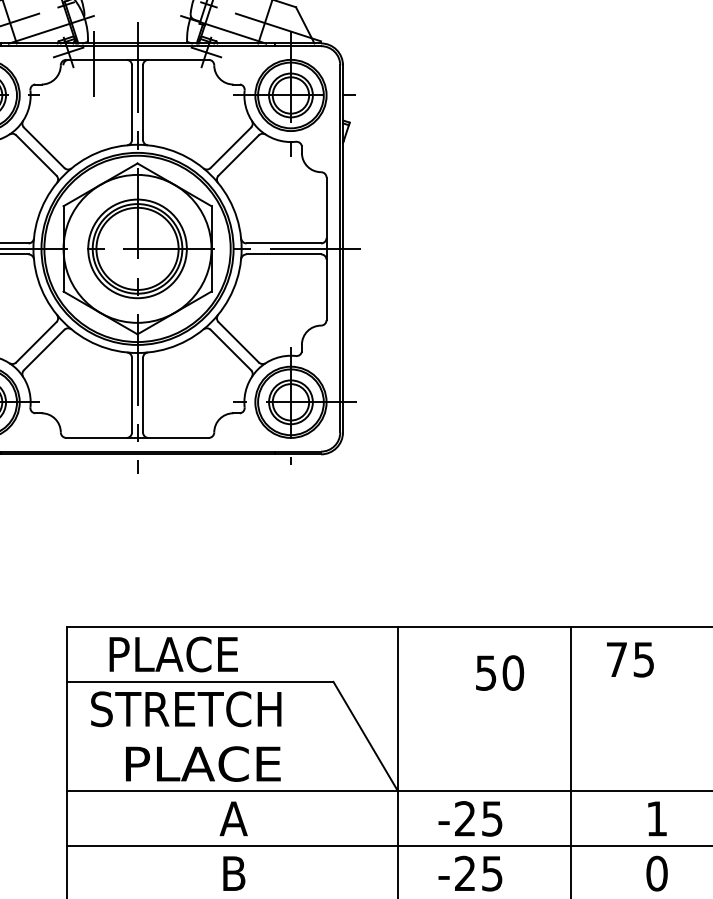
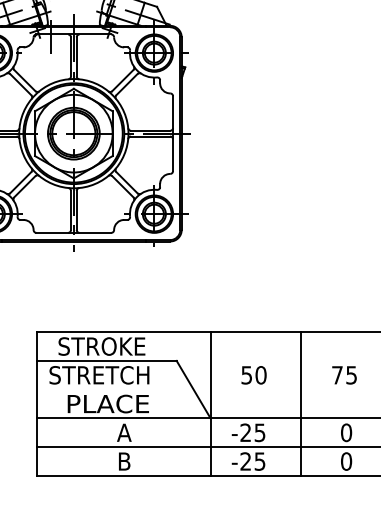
text: (190, 654) -> (101, 346), PLACE -> STROKE
text: (630, 660) -> (344, 375), moved
text: (498, 673) -> (253, 375), moved
text: (657, 818) -> (346, 432), 1 -> 0

